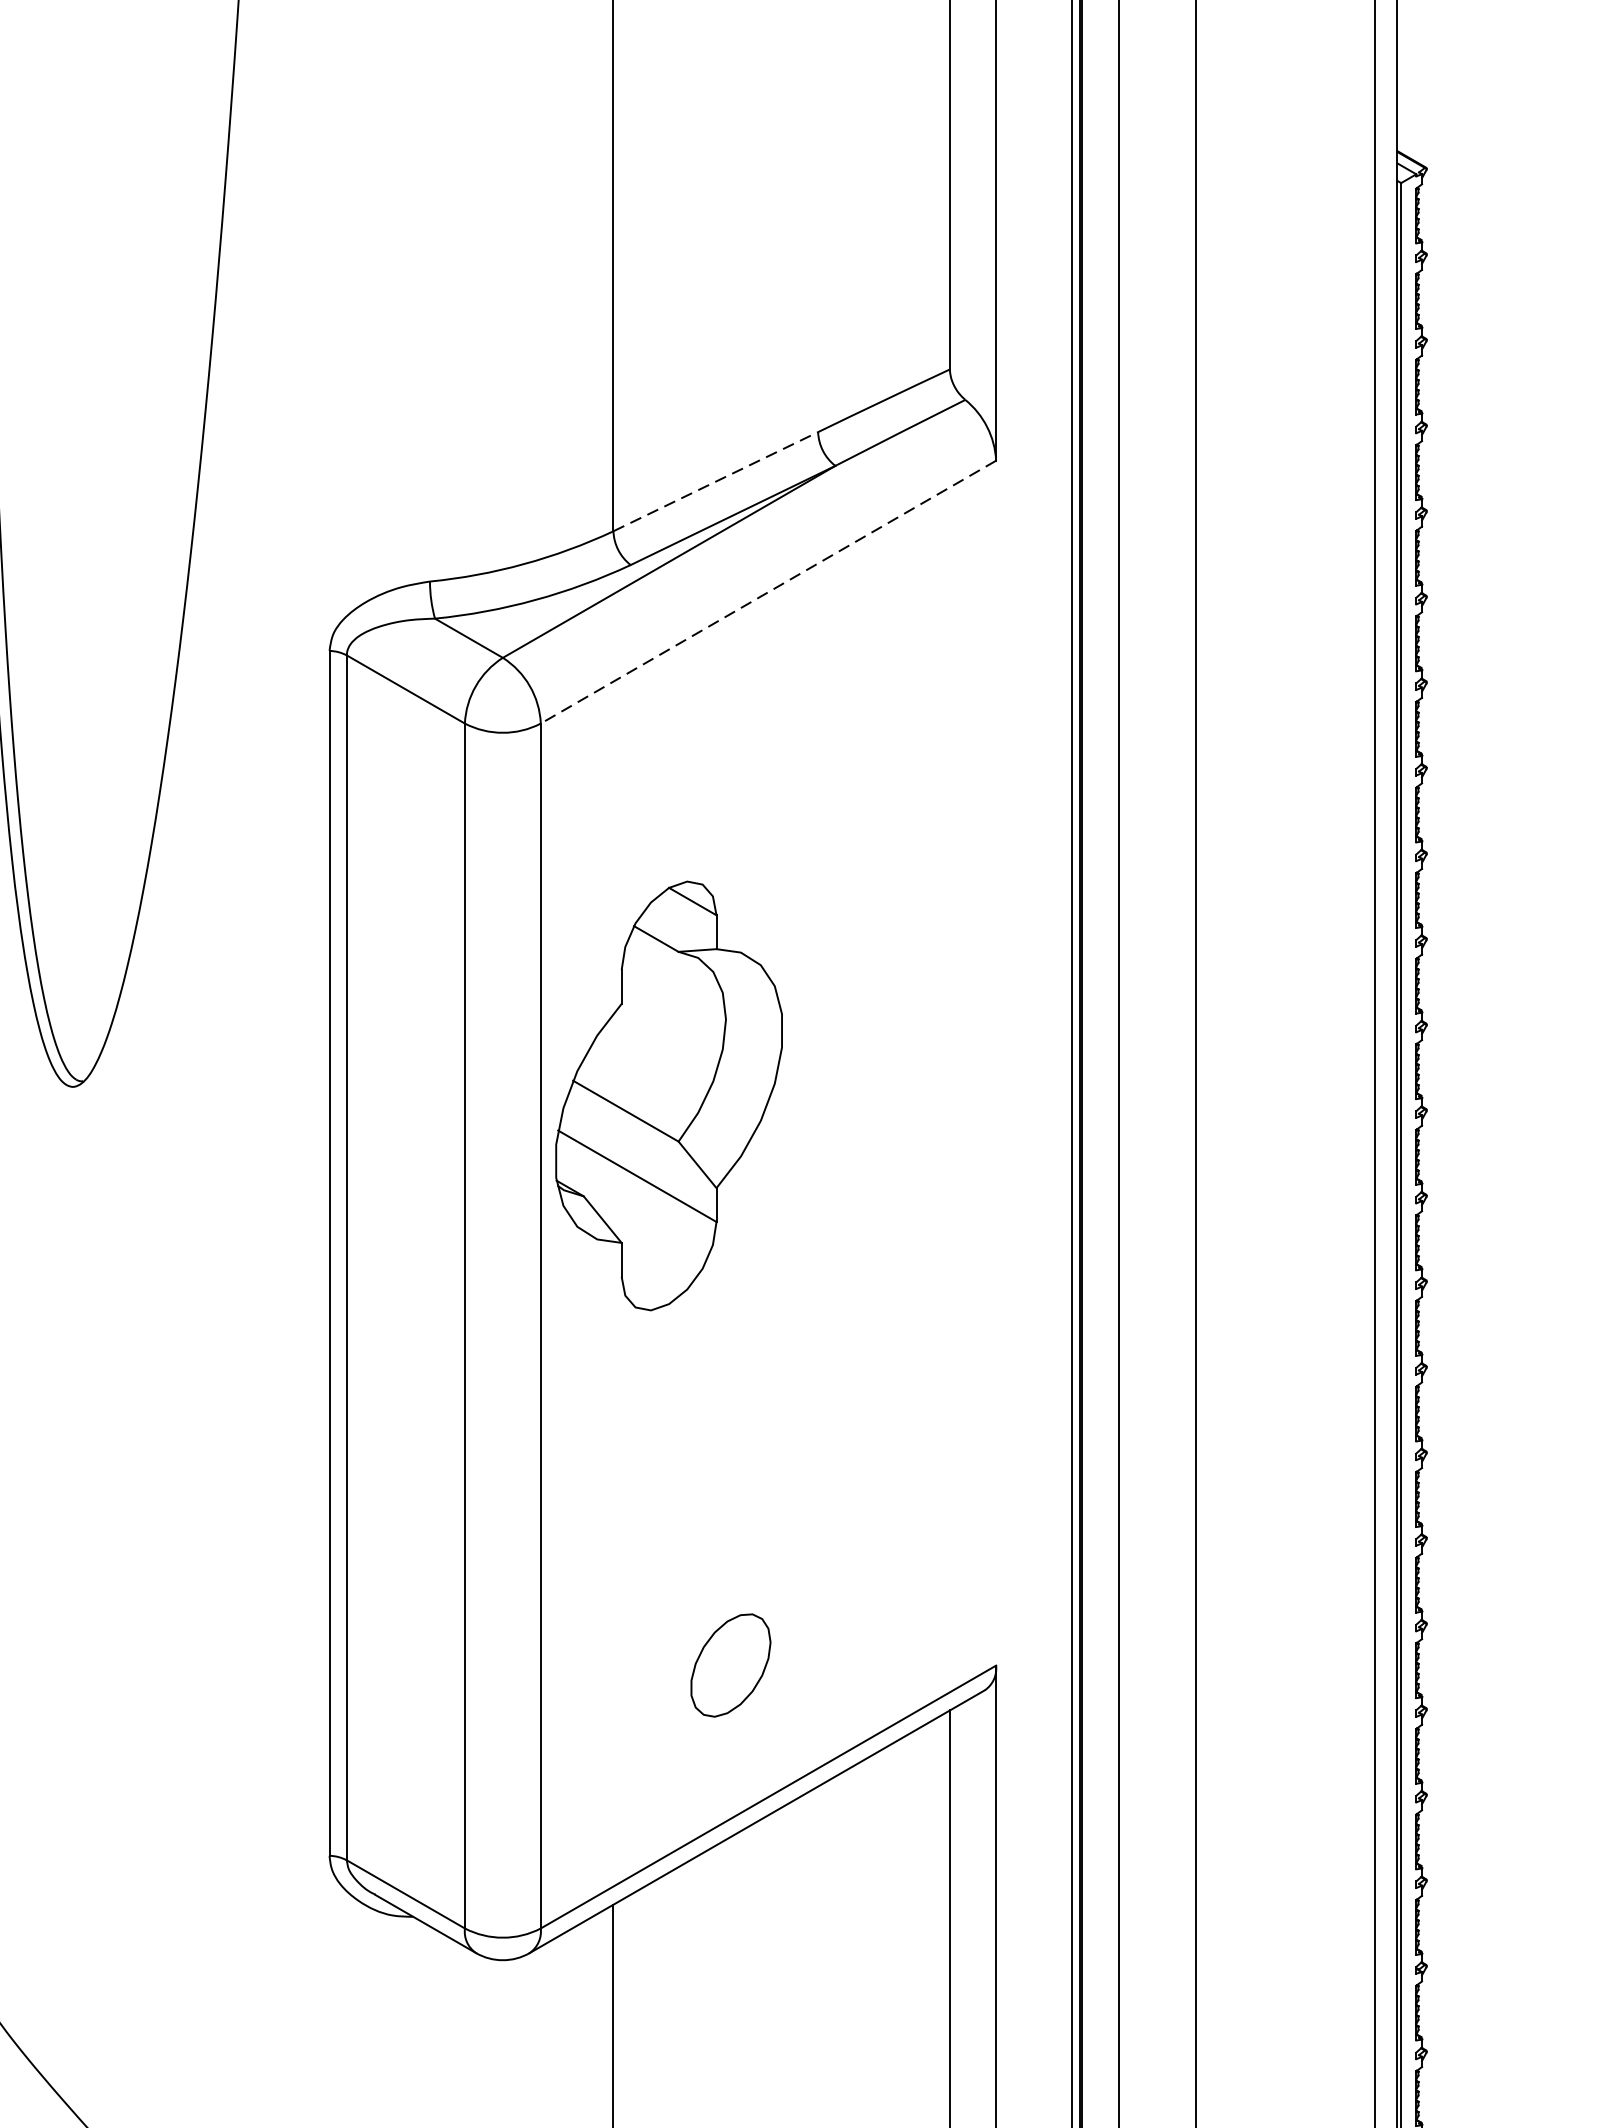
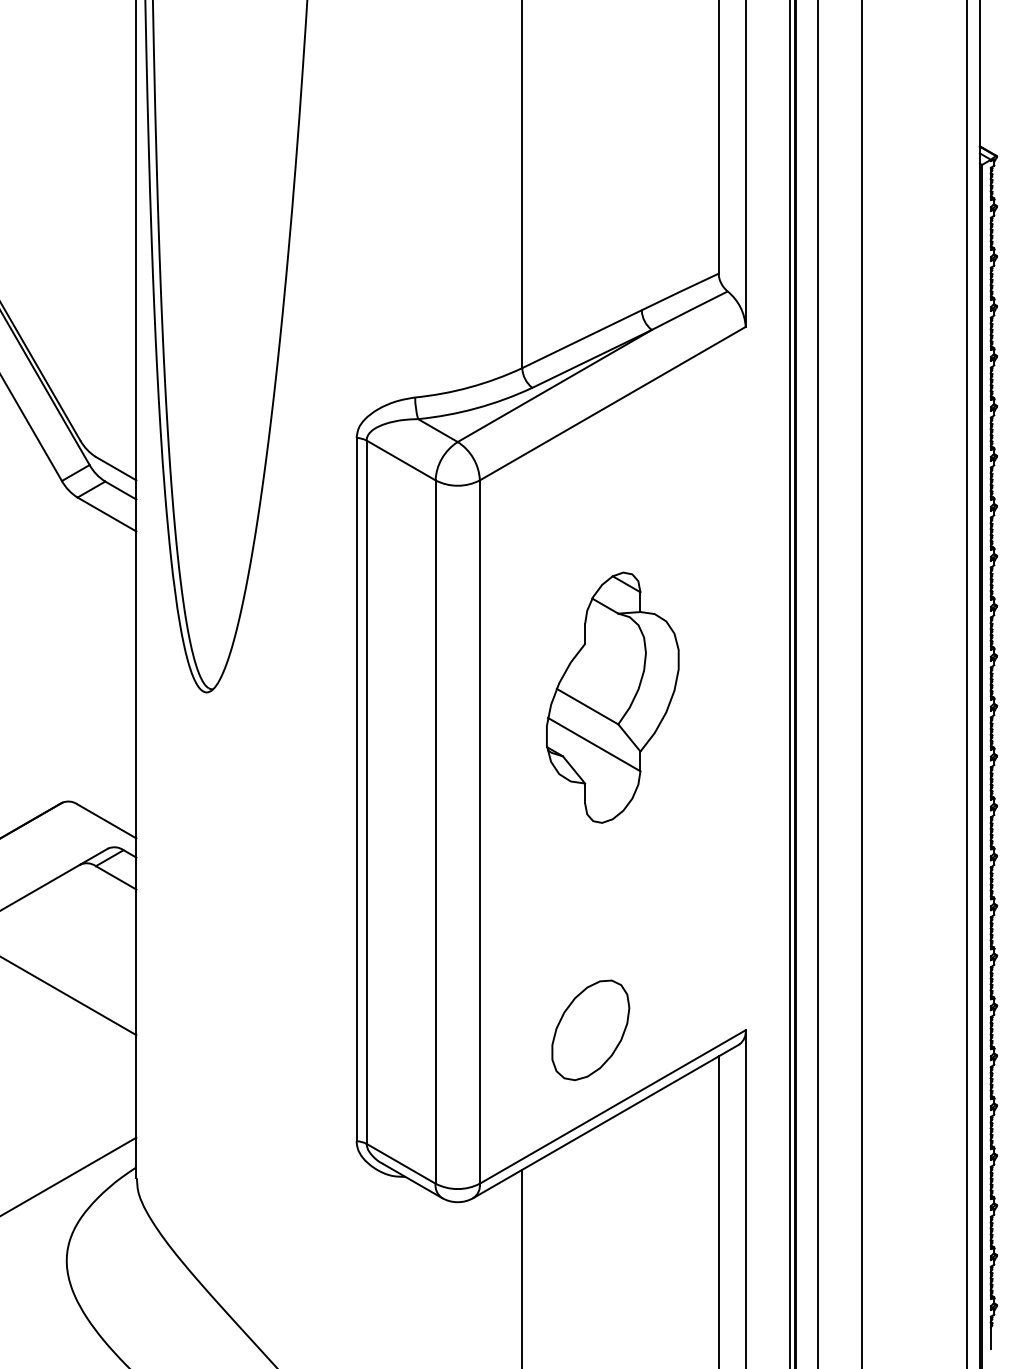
line: (716, 480) -> (582, 338), dashed -> solid
line: (767, 591) -> (612, 403), dashed -> solid
part: (668, 1095) -> (612, 697), moved
part: (730, 1664) -> (590, 1029), size x1.67

